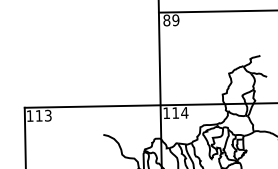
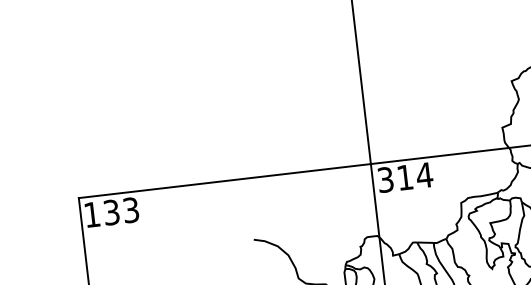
text: (166, 113) -> (385, 180), 114 -> 314
text: (38, 115) -> (110, 211), 113 -> 133

